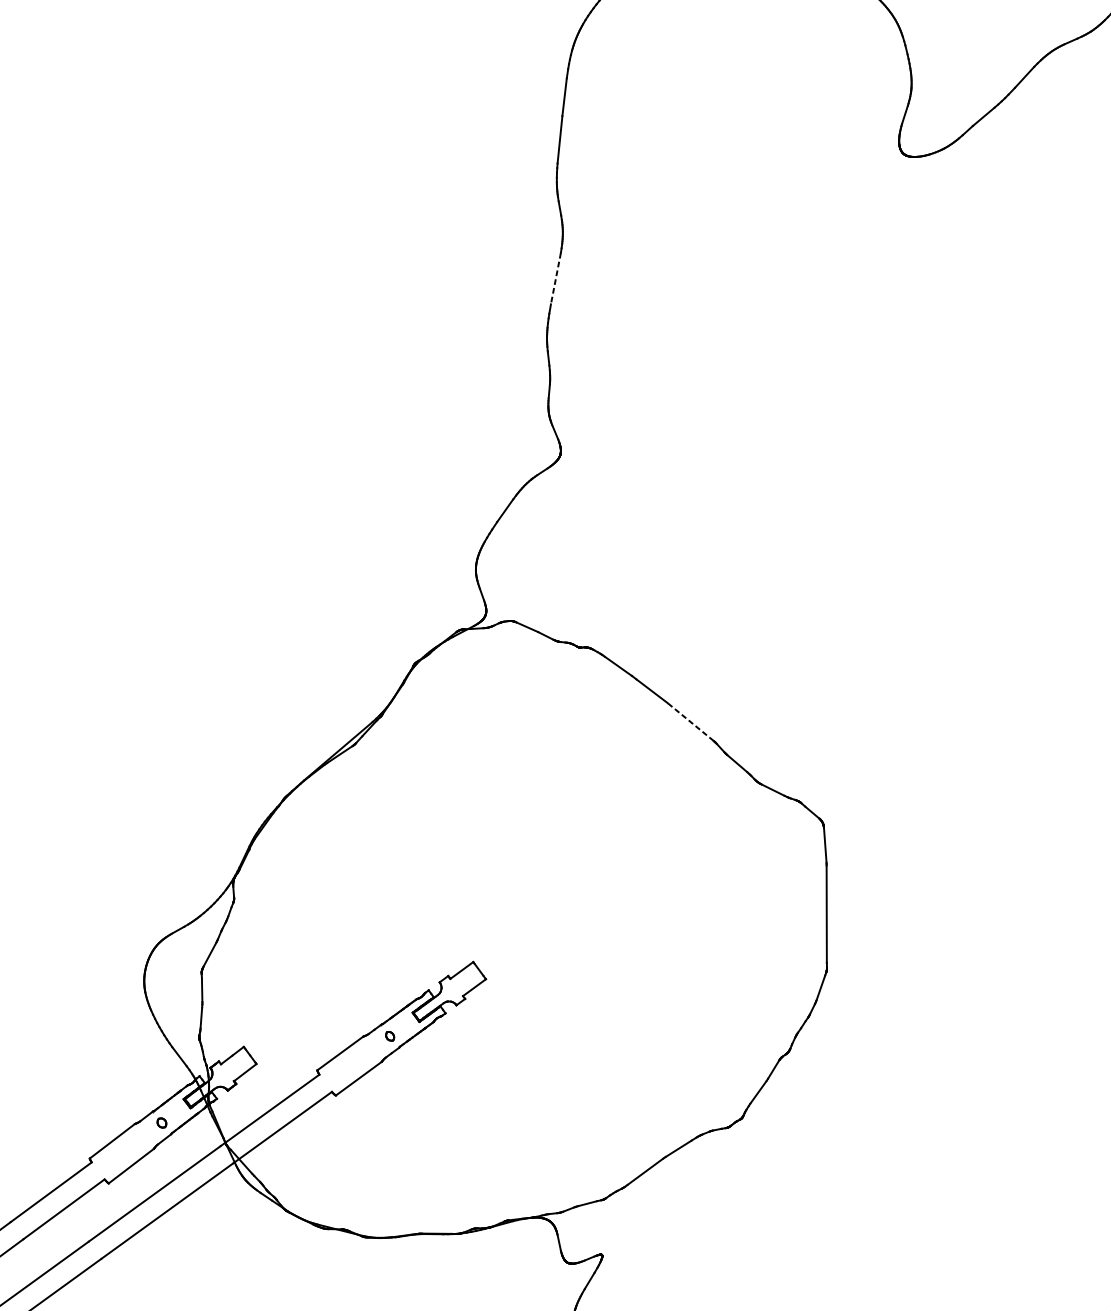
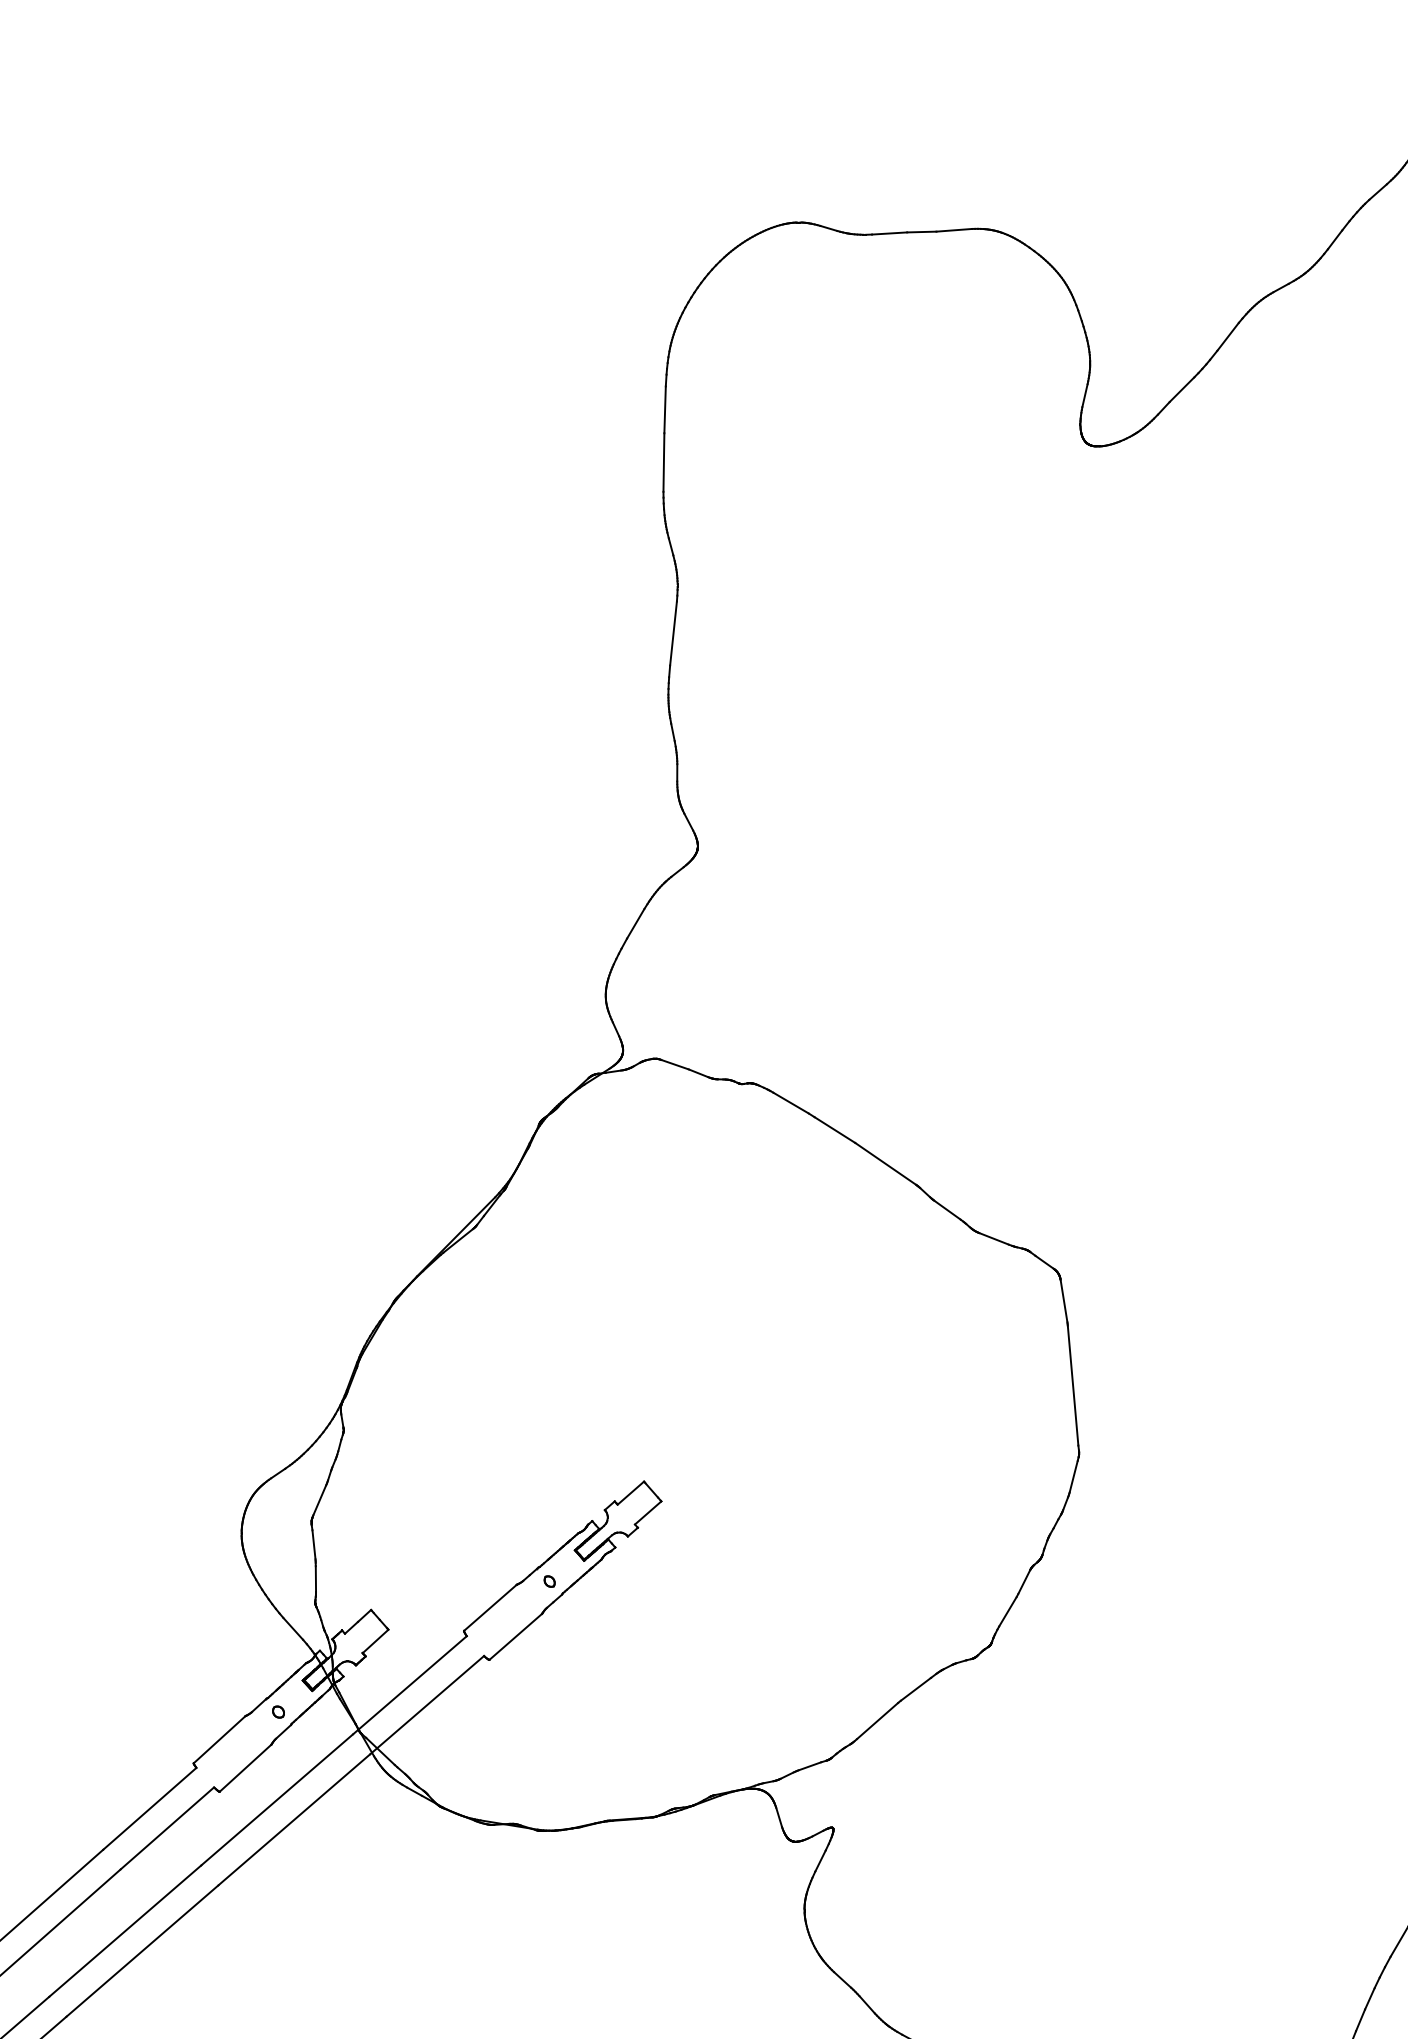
line: (555, 279) -> (673, 634), dashed -> solid
line: (690, 721) -> (885, 1163), dashed -> solid

